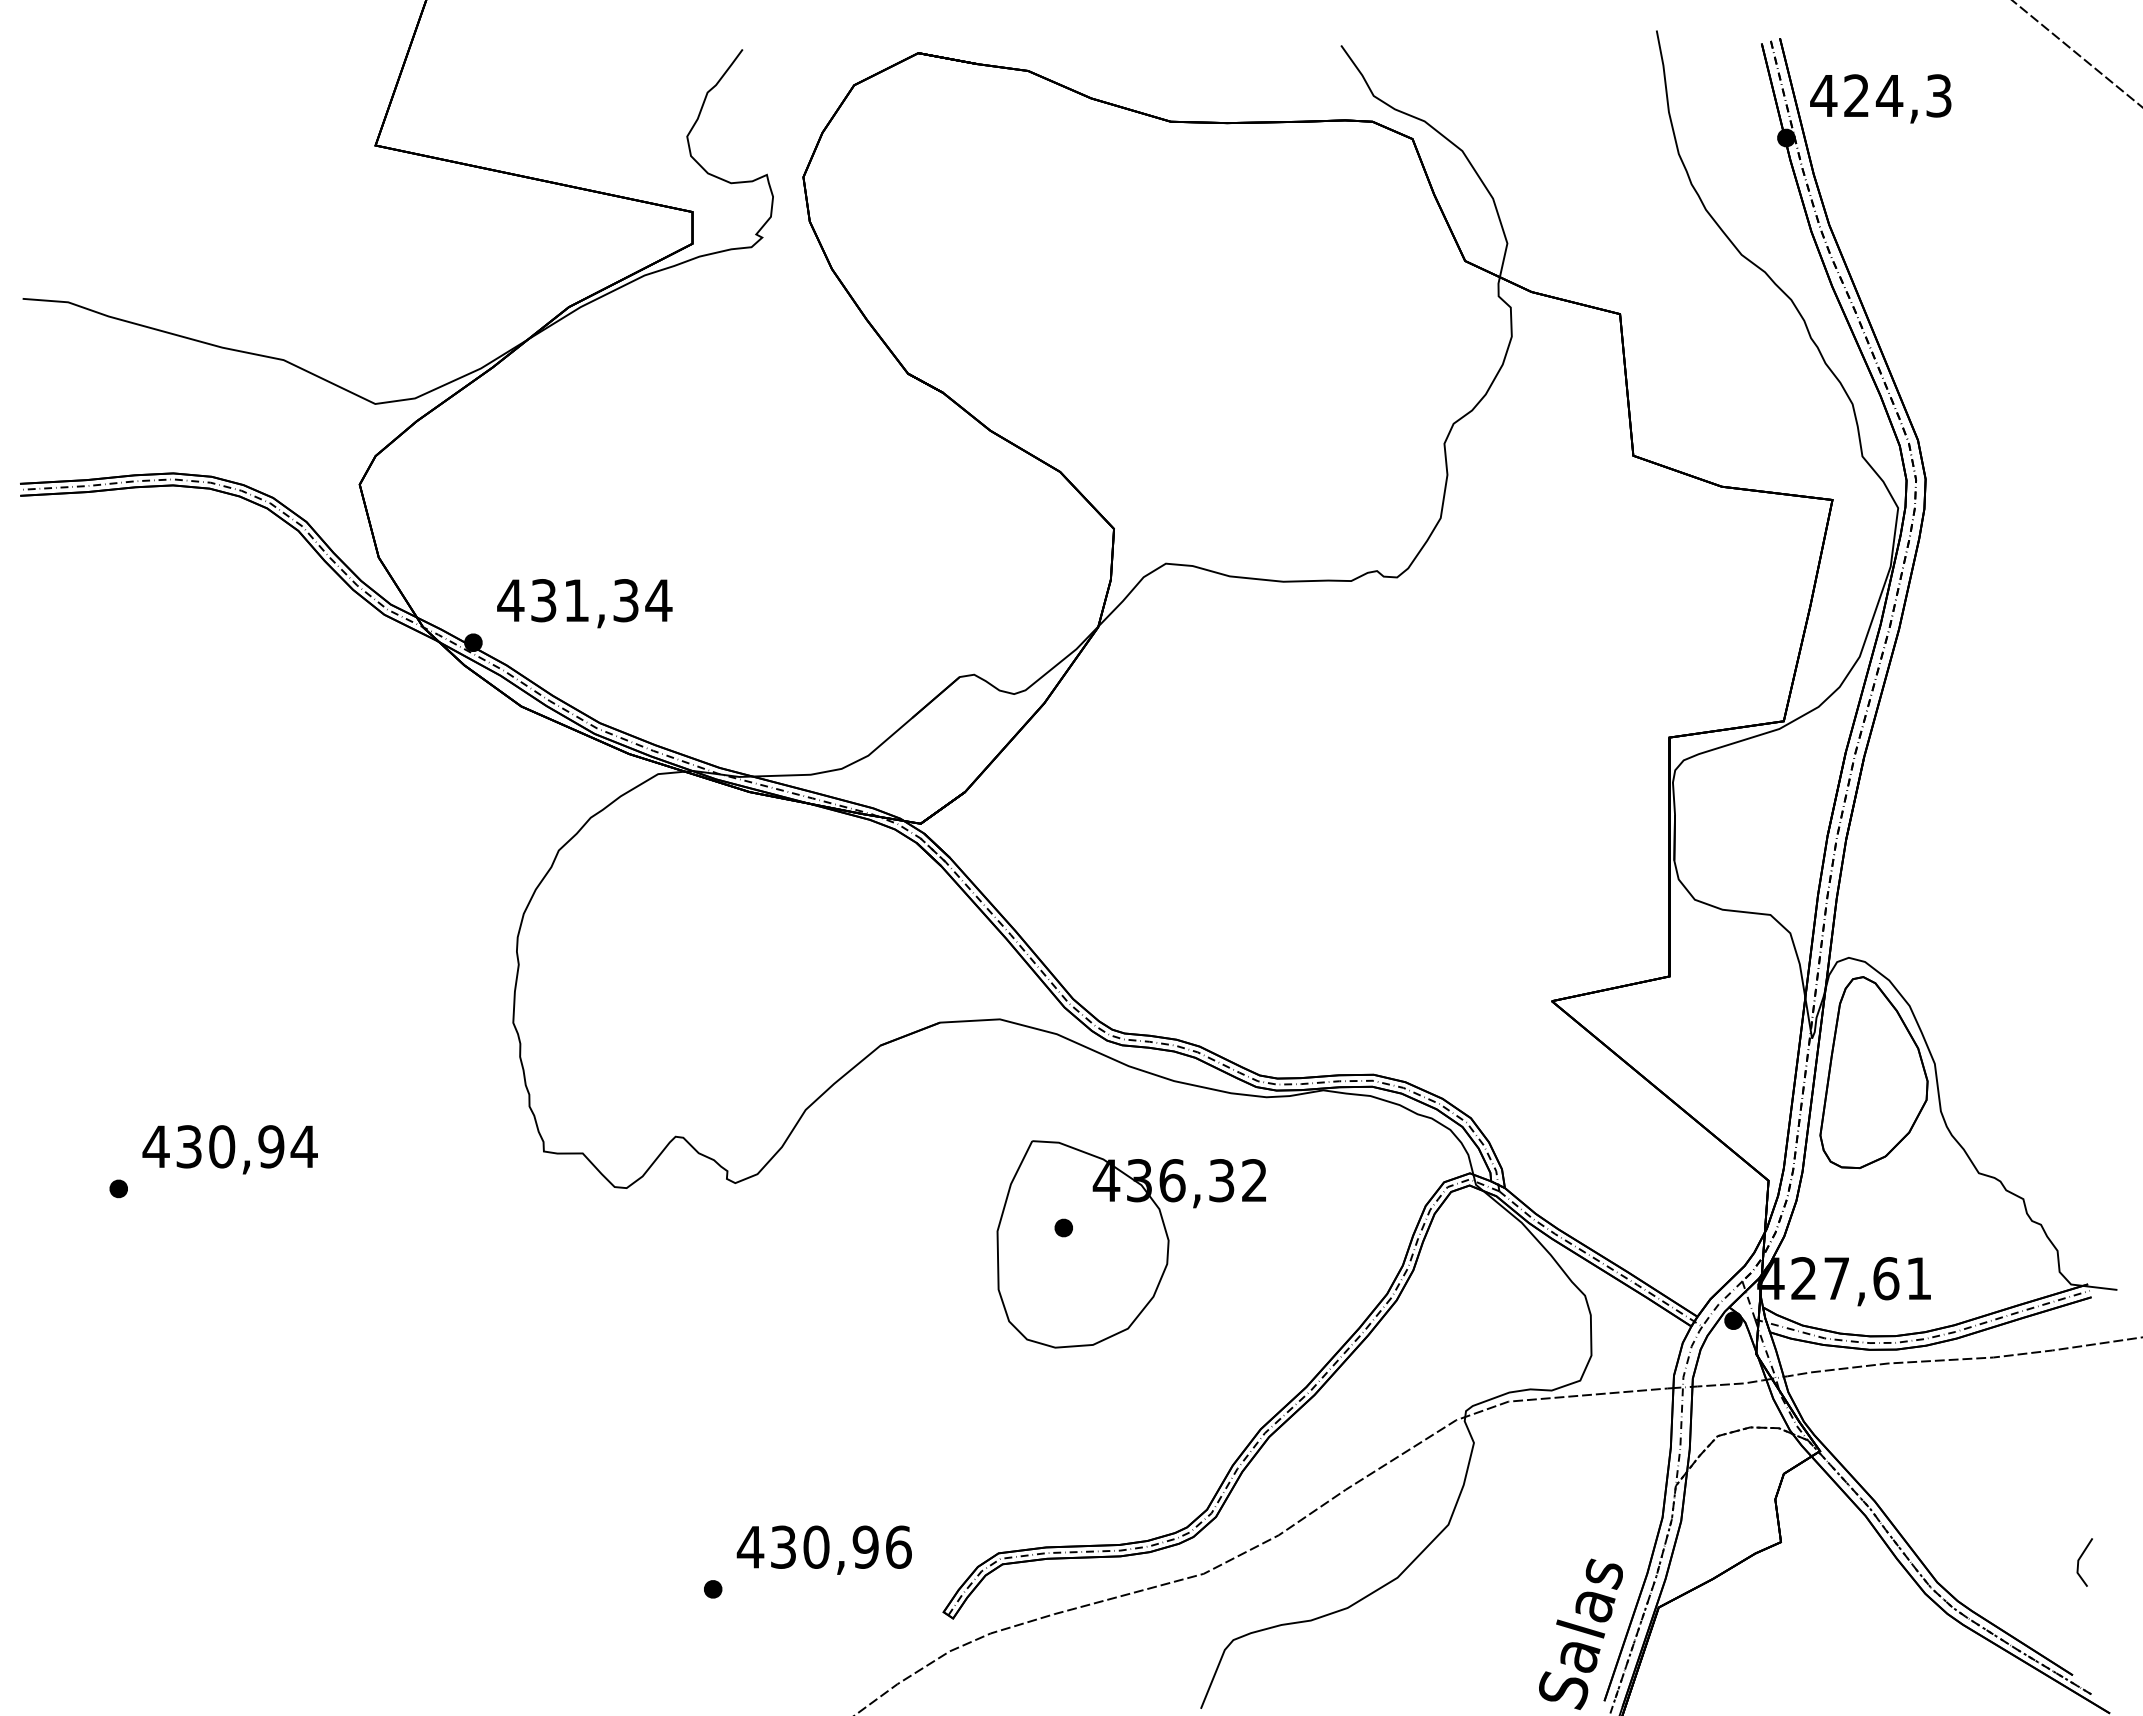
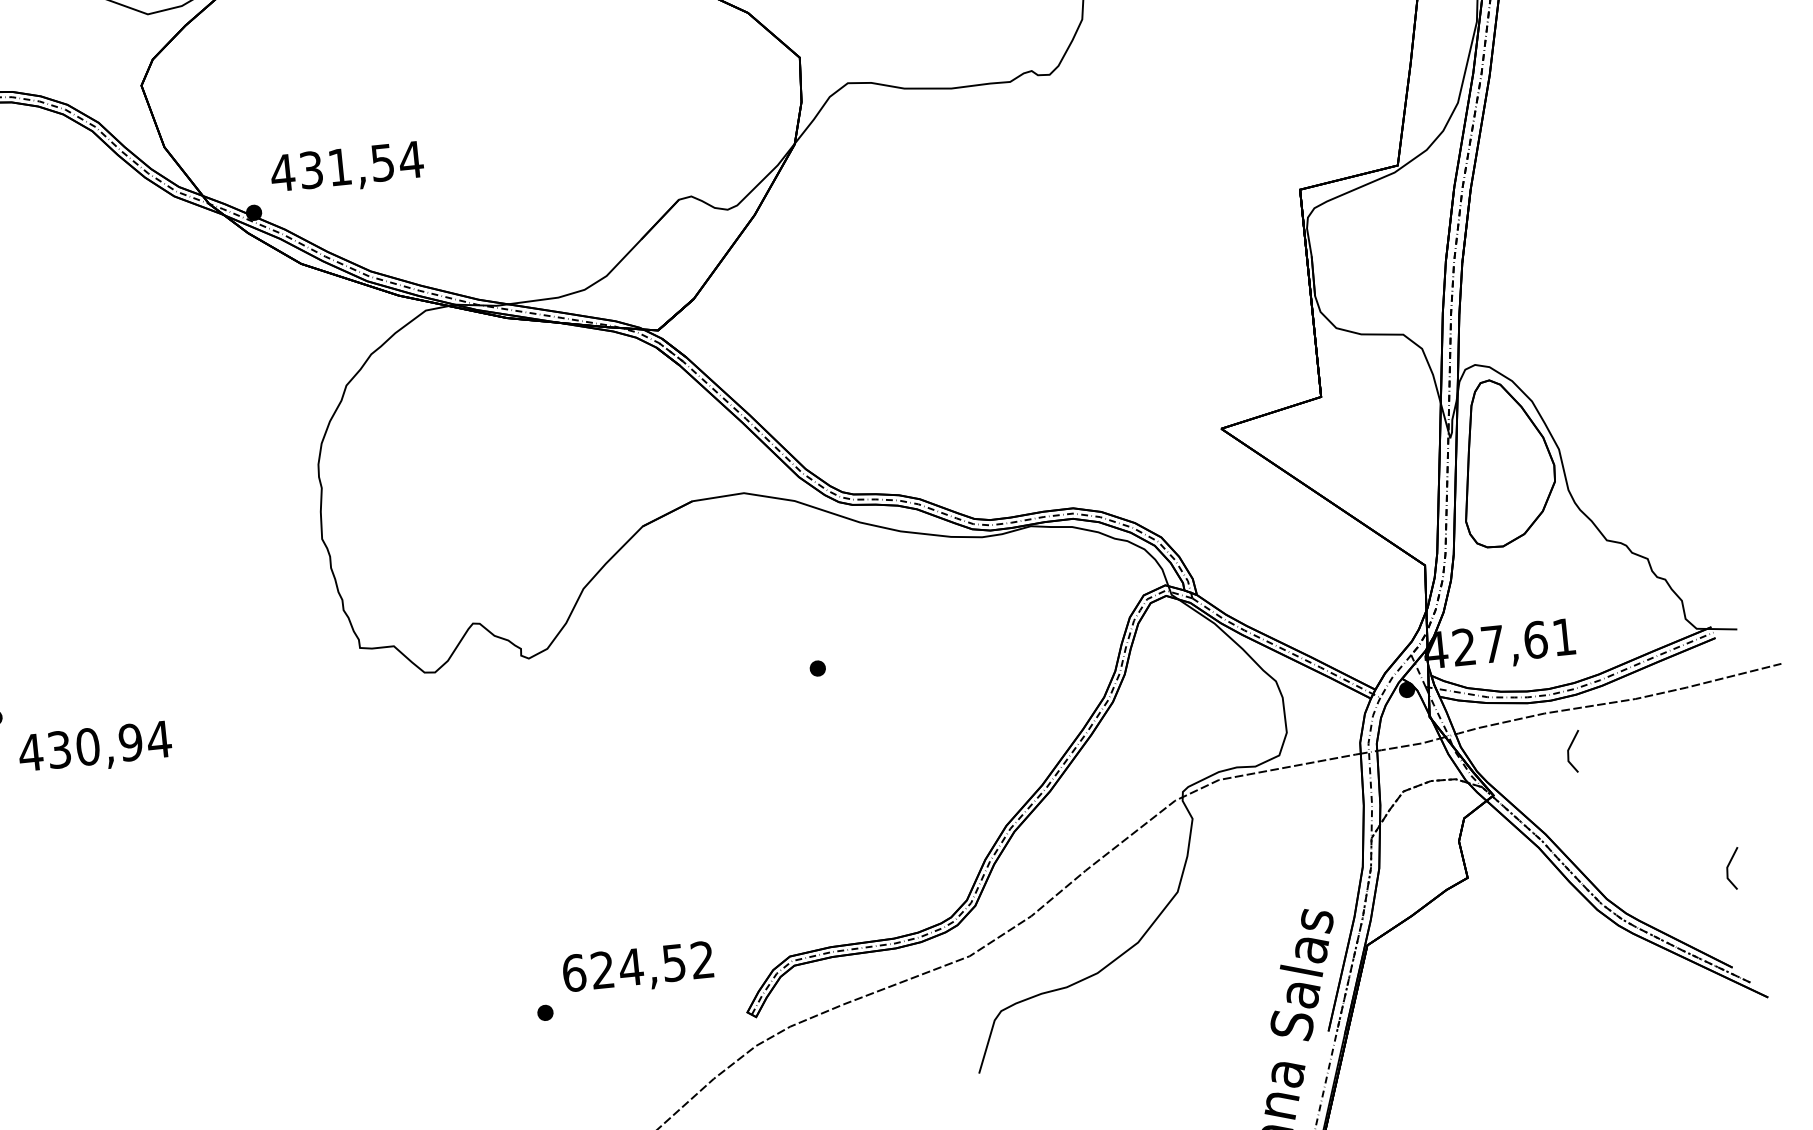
text: (626, 600) -> (383, 162), 431,34 -> 431,54
text: (229, 1149) -> (94, 748), moved
part: (1130, 1244) -> (877, 676), removed
line: (1912, 1407) -> (1569, 749), added
text: (823, 1546) -> (637, 966), 430,96 -> 624,52

